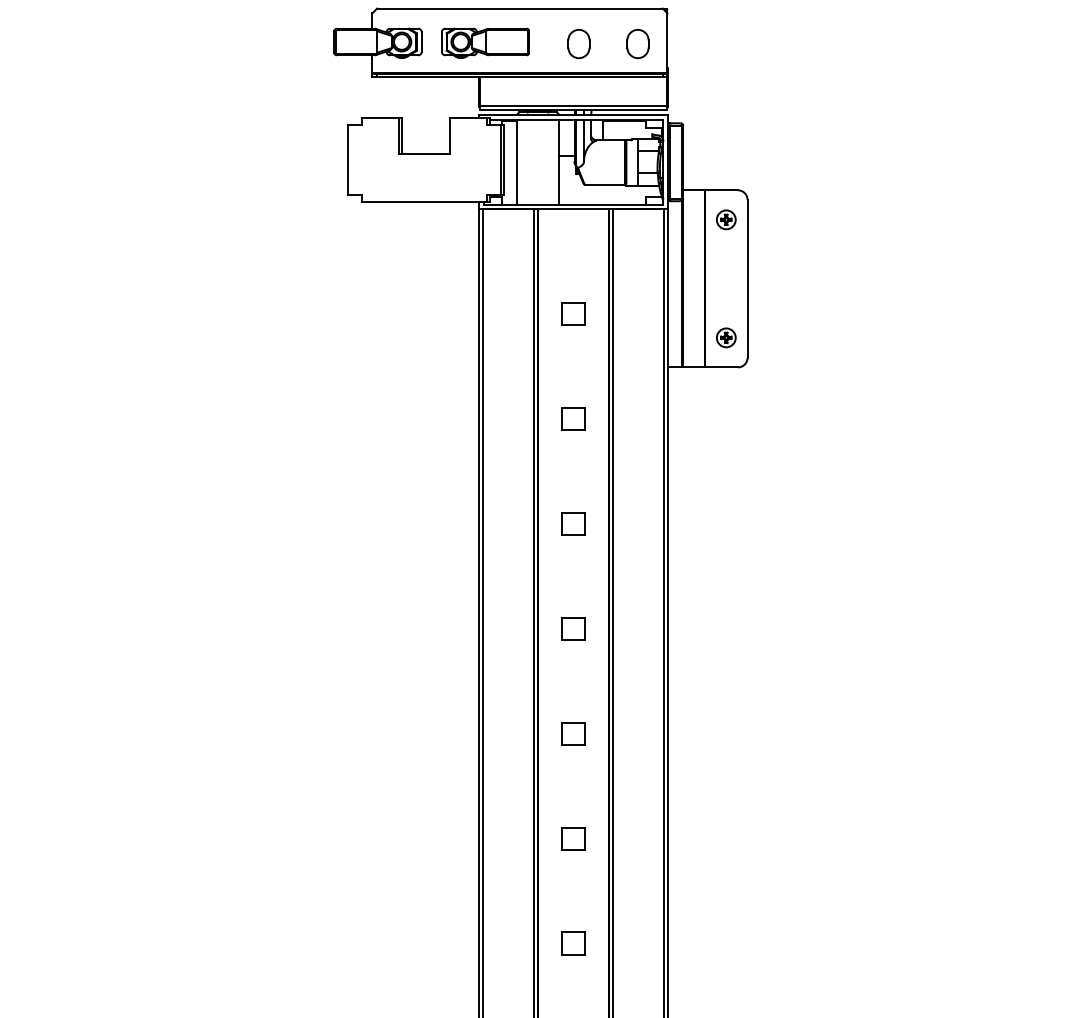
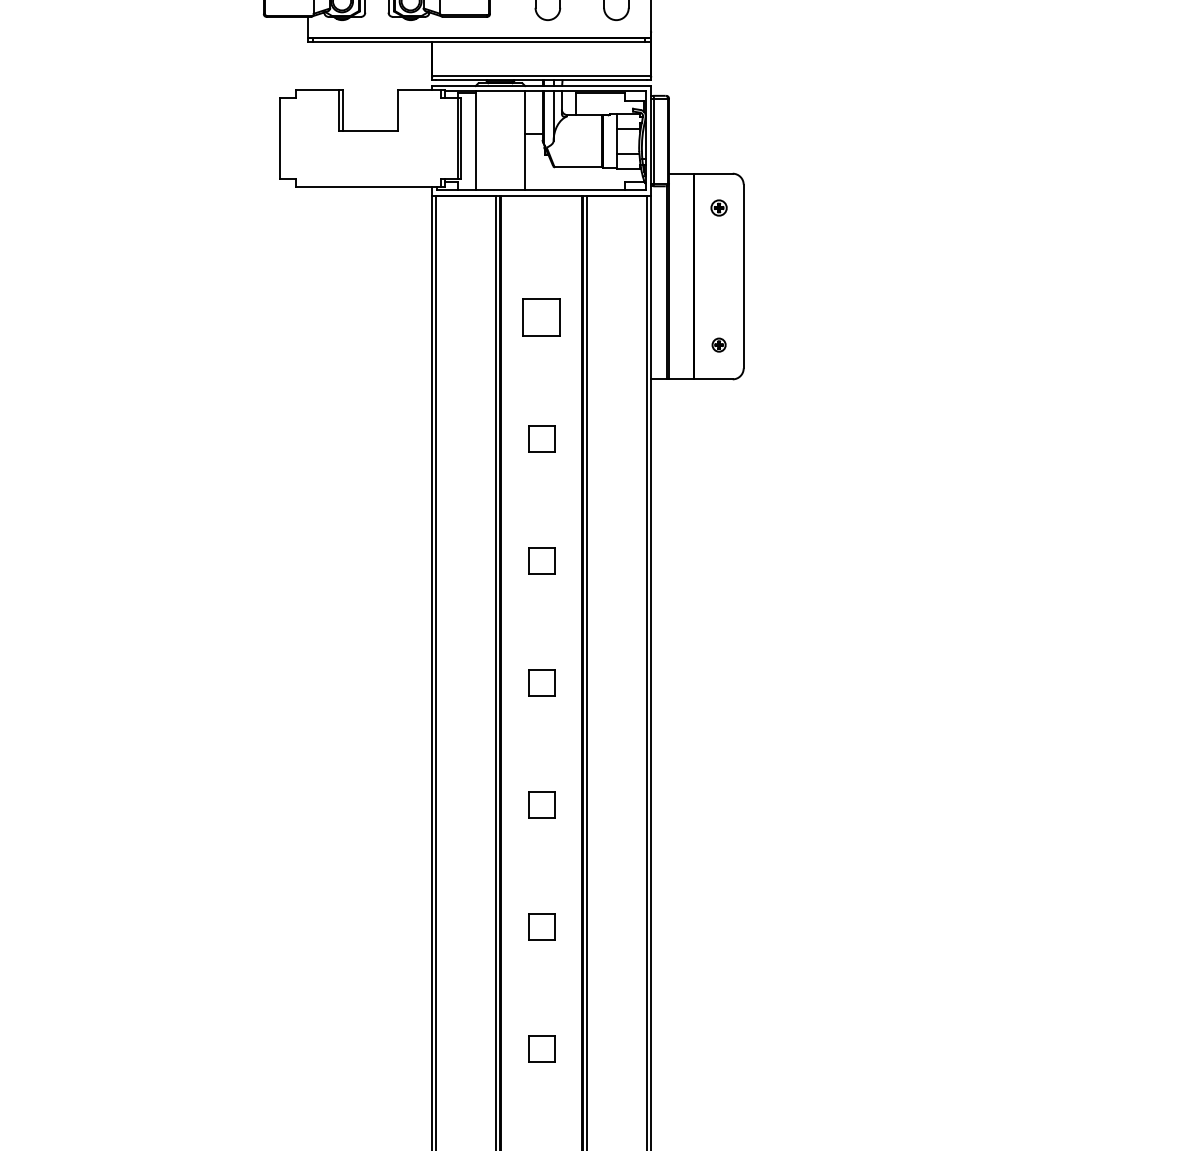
part: (726, 219) -> (719, 207), size x0.7
part: (573, 313) -> (541, 316), size x1.4
part: (726, 337) -> (719, 344), size x0.6

